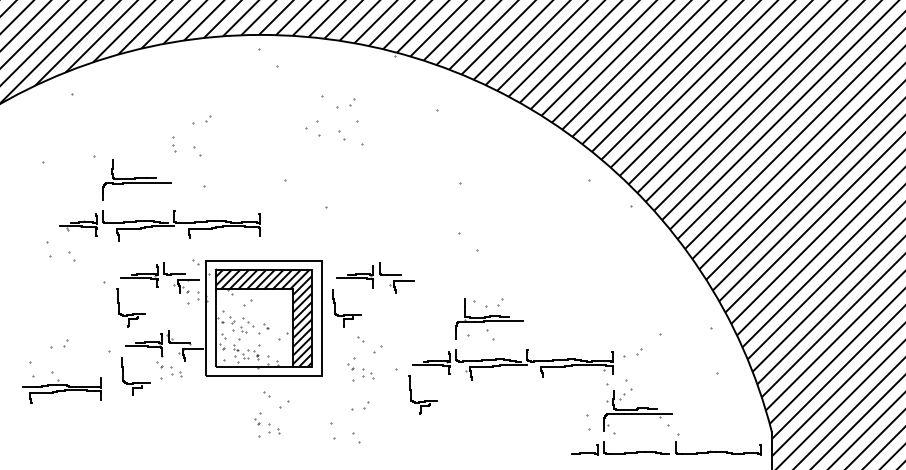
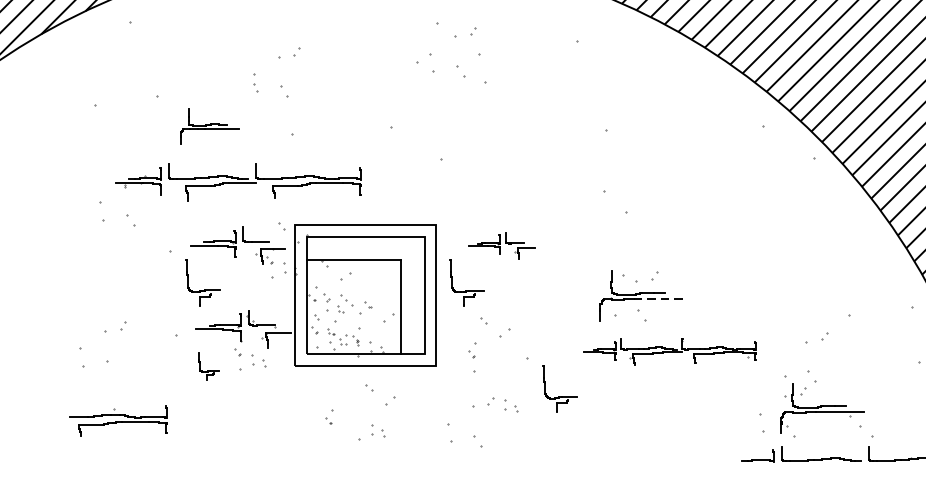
part: (136, 179) -> (209, 125), size x0.7
part: (375, 277) -> (501, 245), size x0.7
hatch: (263, 318) -> (364, 295), removed
line: (503, 321) -> (658, 299), solid -> dashed
part: (512, 364) -> (669, 351), size x0.7
part: (368, 373) -> (511, 405), moved
part: (135, 376) -> (208, 366), size x0.6
part: (61, 390) -> (117, 421), moved
part: (257, 418) -> (329, 416), moved

